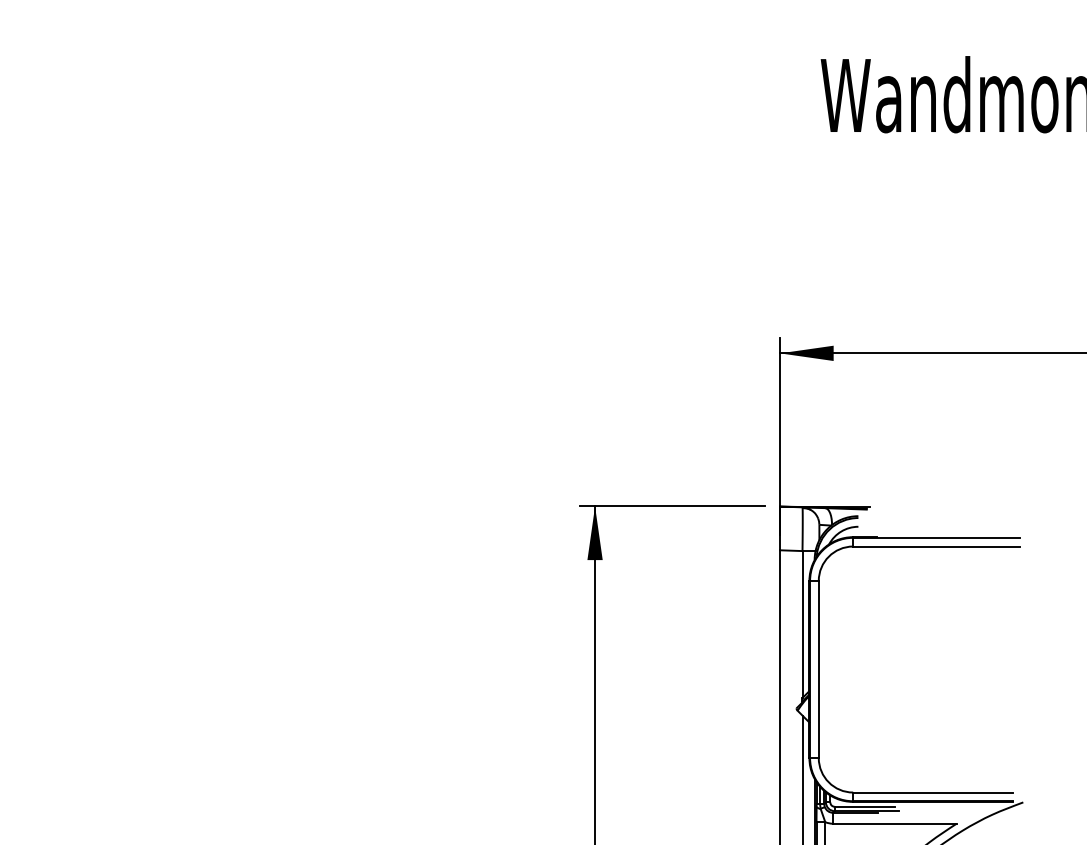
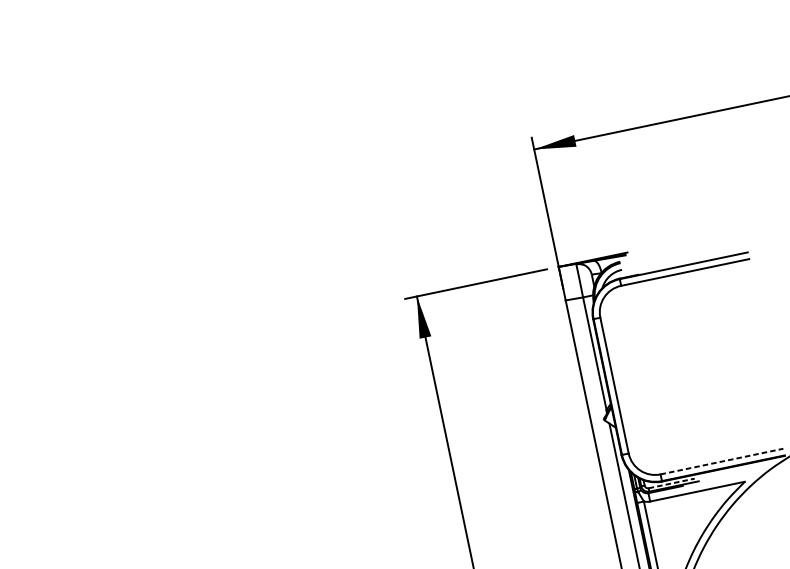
line: (933, 792) -> (722, 461), solid -> dashed
line: (865, 806) -> (672, 483), solid -> dashed

